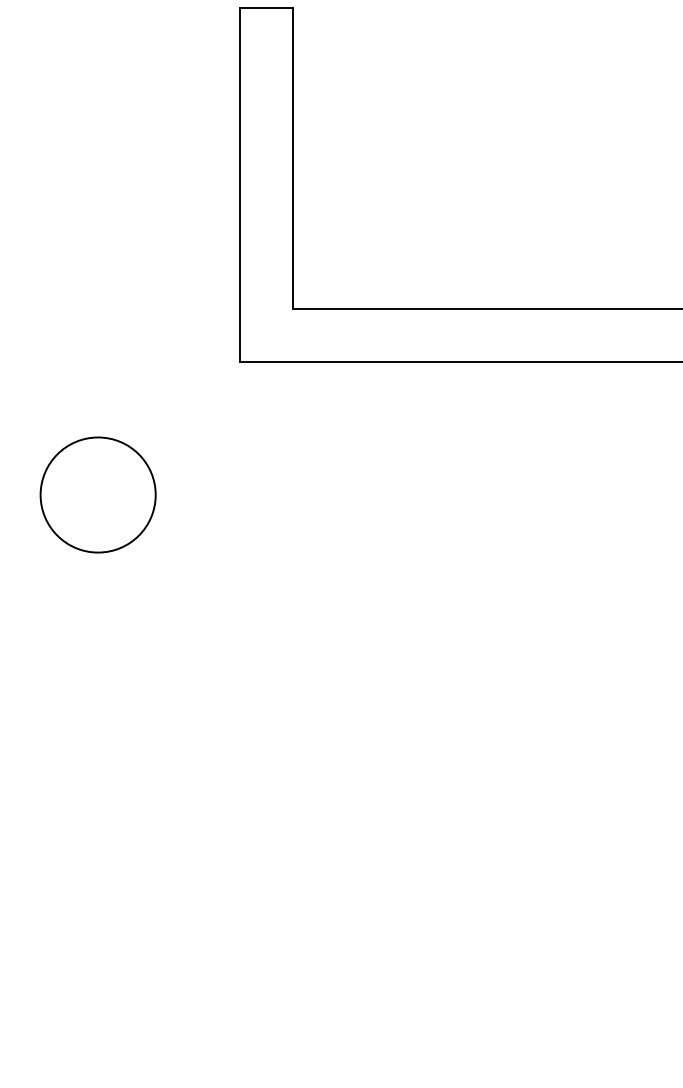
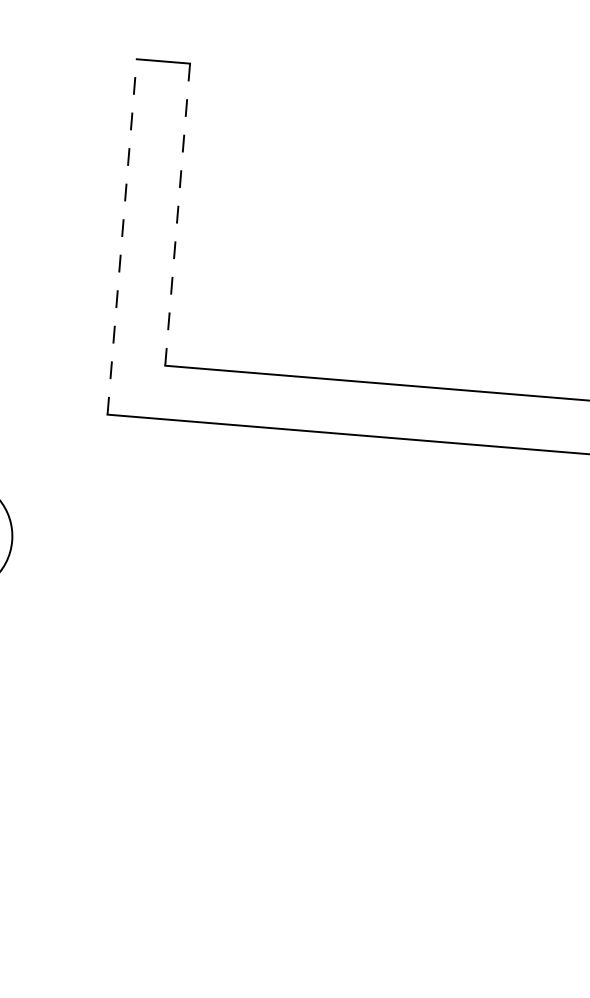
line: (292, 158) -> (177, 214), solid -> dashed
line: (239, 184) -> (121, 236), solid -> dashed

